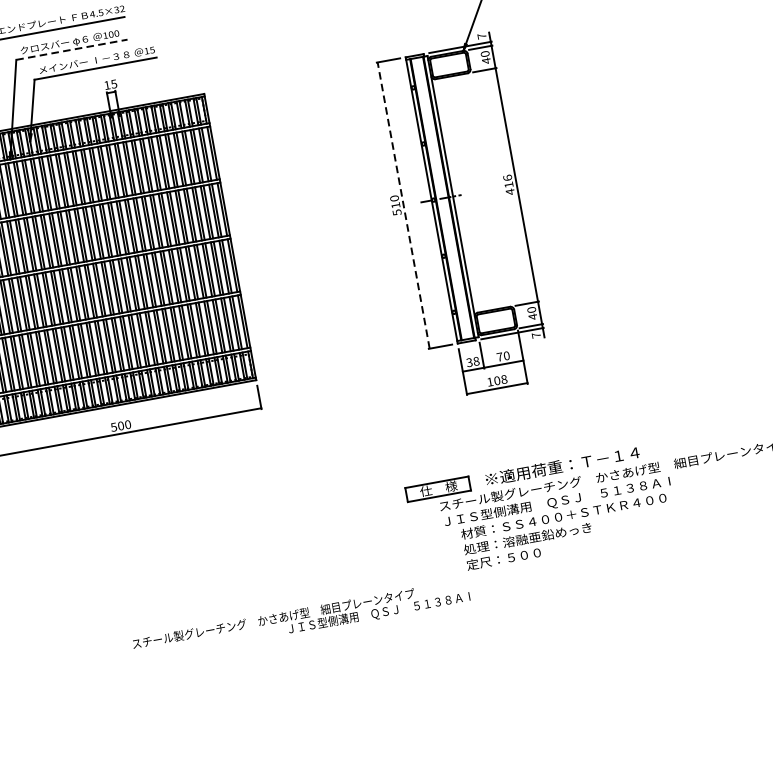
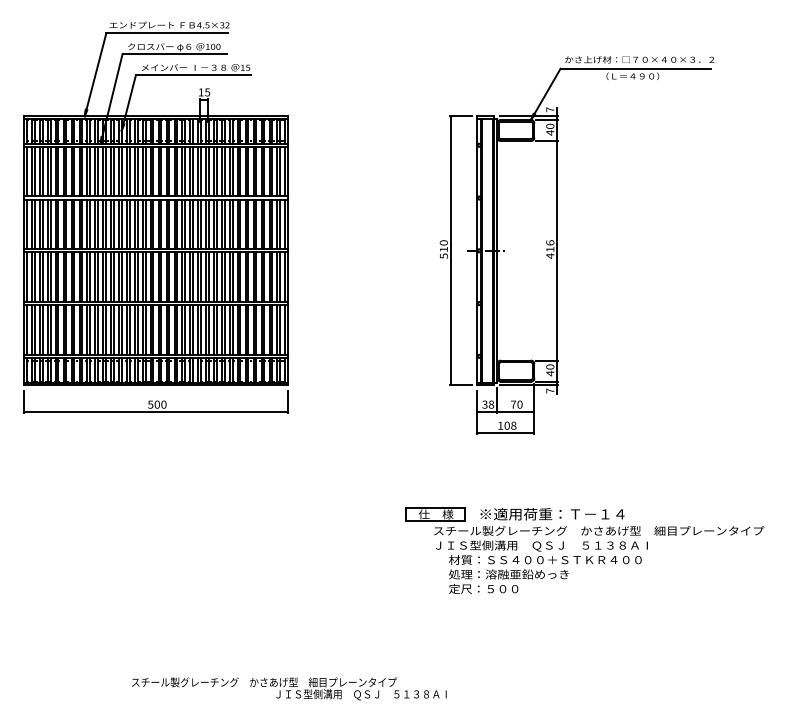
line: (72, 49) -> (175, 54), dashed -> solid
line: (404, 205) -> (451, 250), dashed -> solid
text: (301, 620) -> (289, 688), moved

